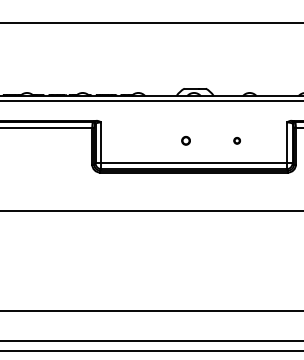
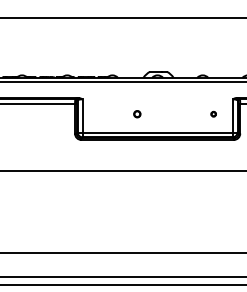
part: (185, 140) -> (136, 113), moved
part: (236, 140) -> (213, 113), moved

